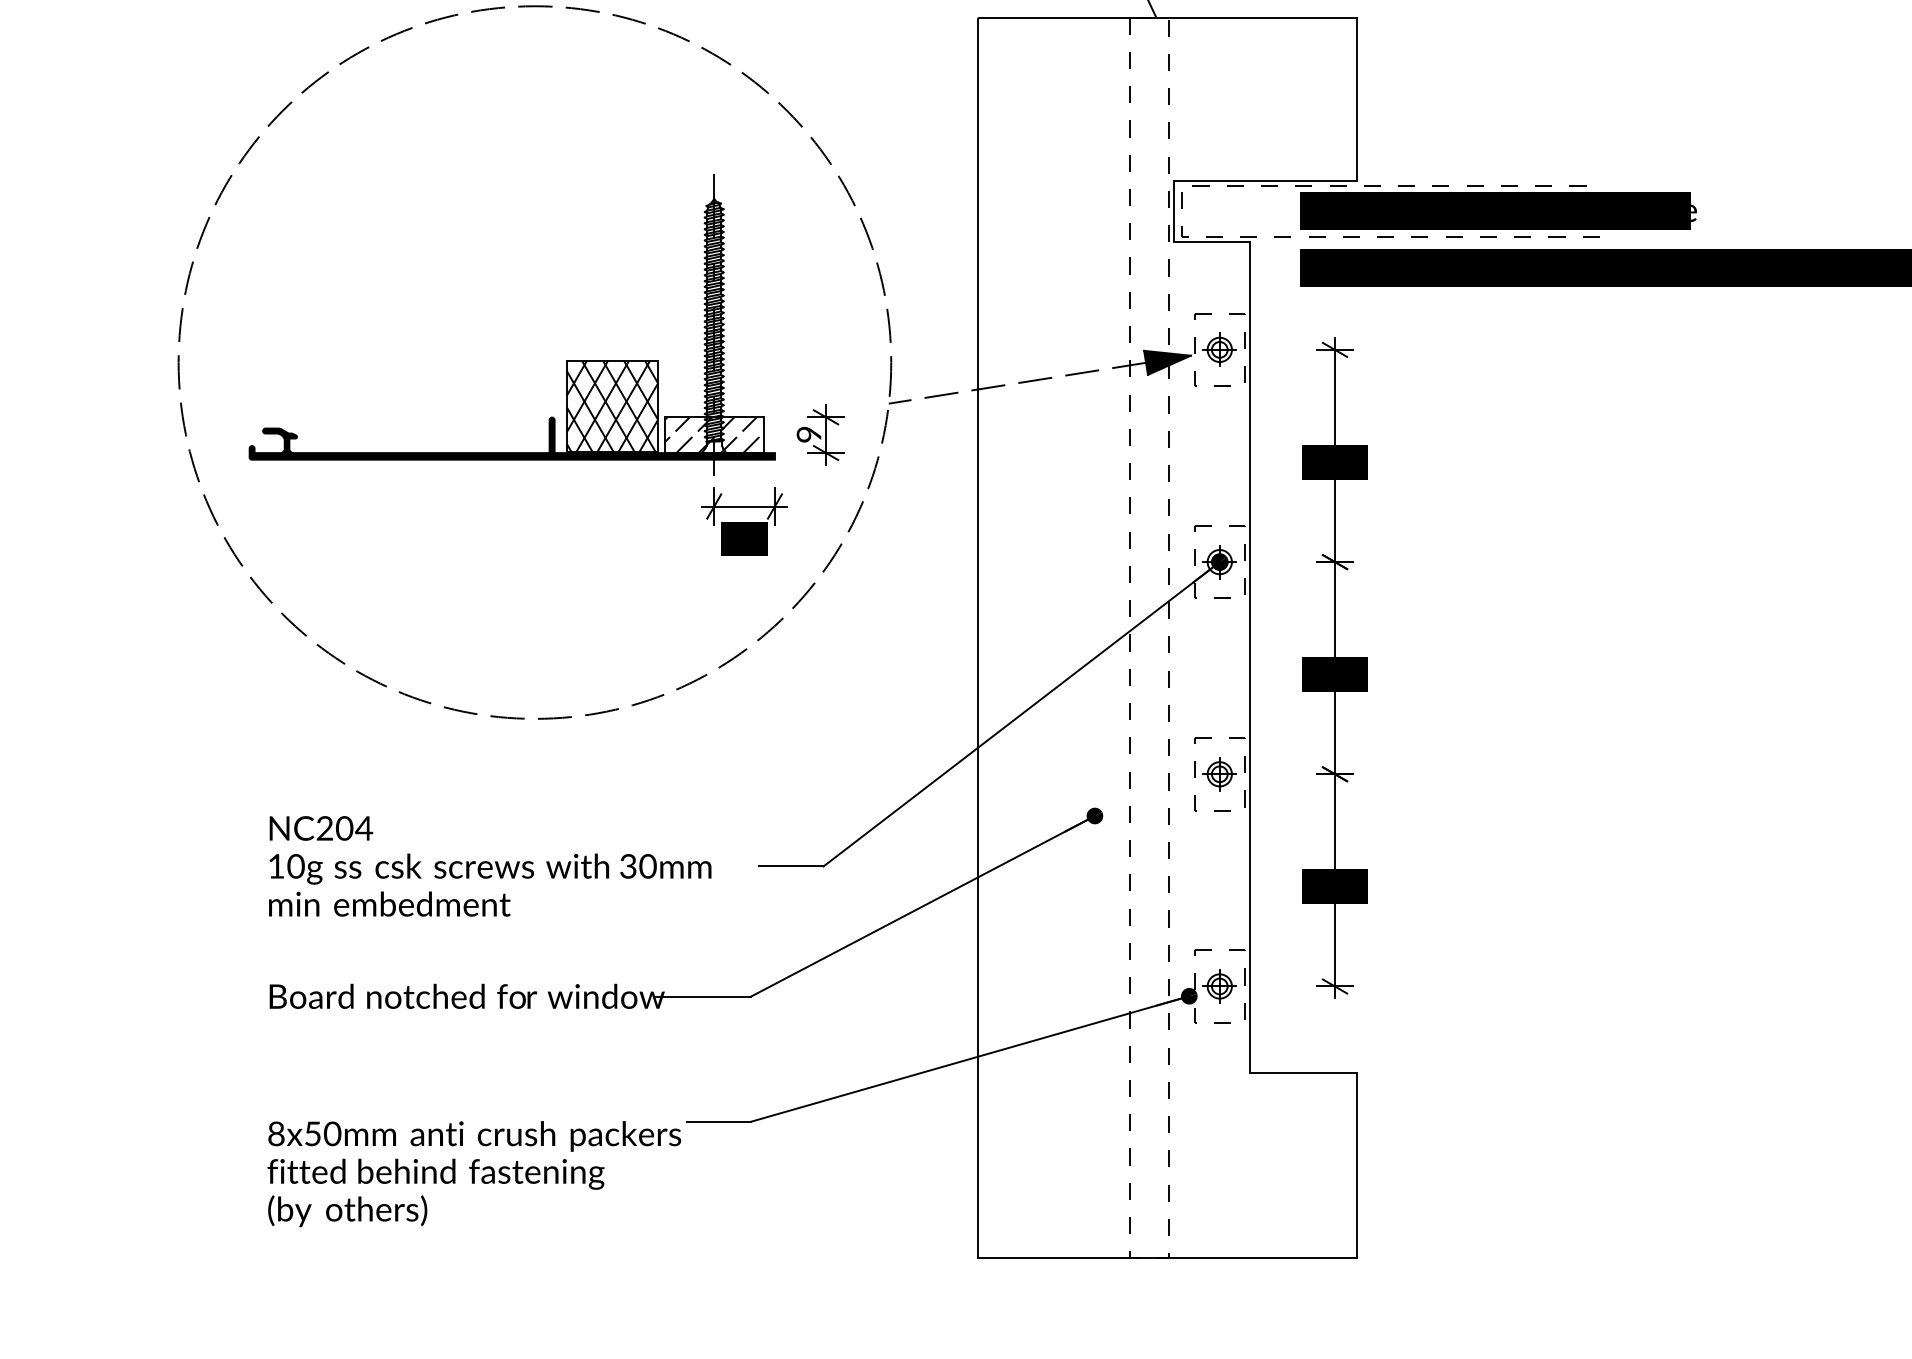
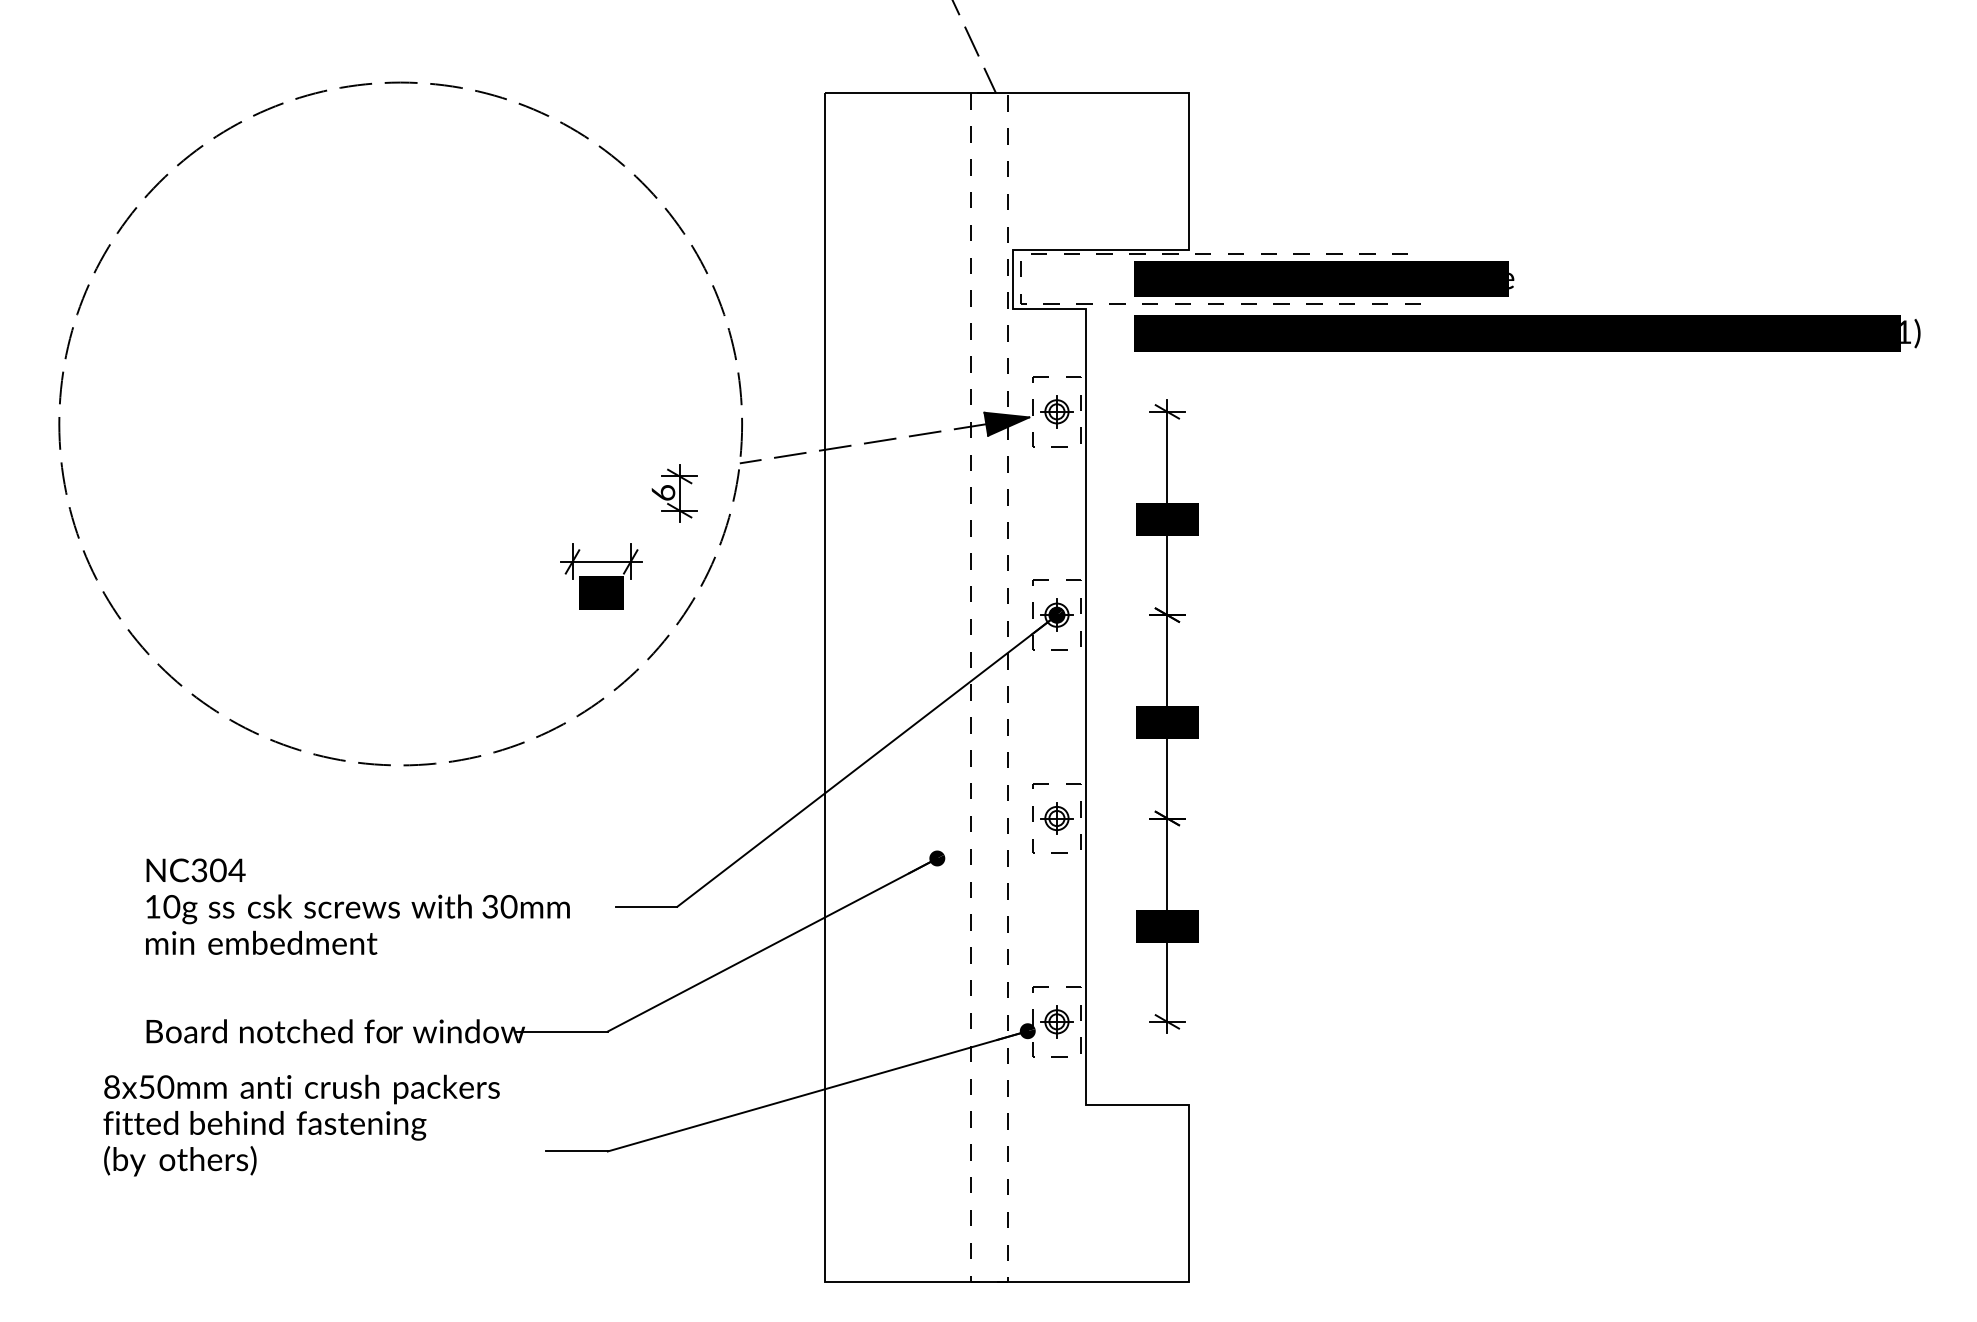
part: (566, 361) -> (430, 422), removed
text: (809, 434) -> (663, 492), 9 -> 6
text: (324, 829) -> (199, 871), NC204 -> NC304
text: (474, 1173) -> (301, 1125), moved

